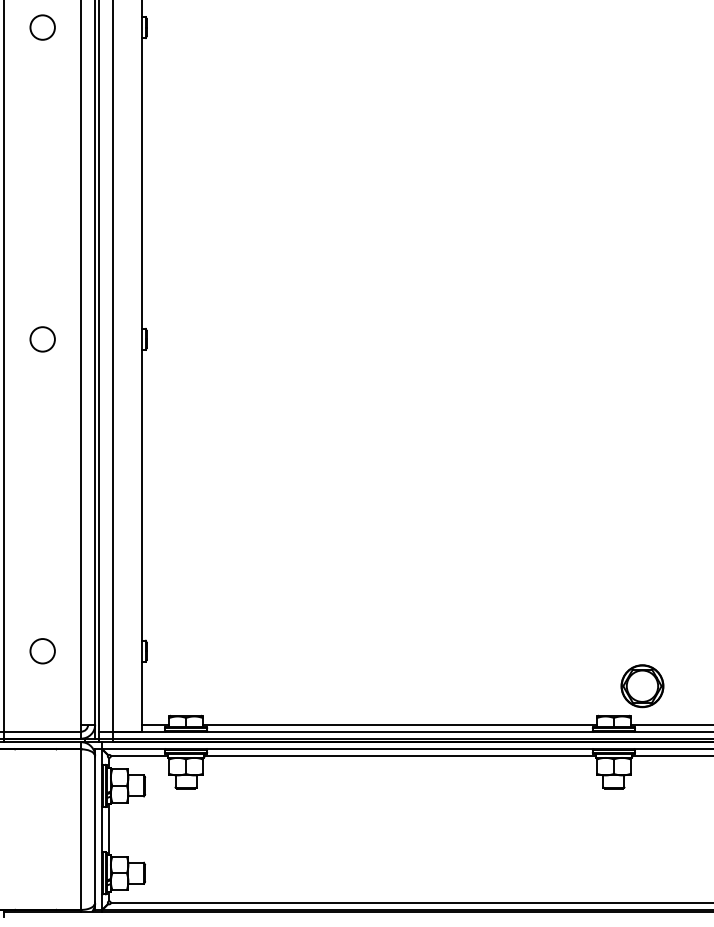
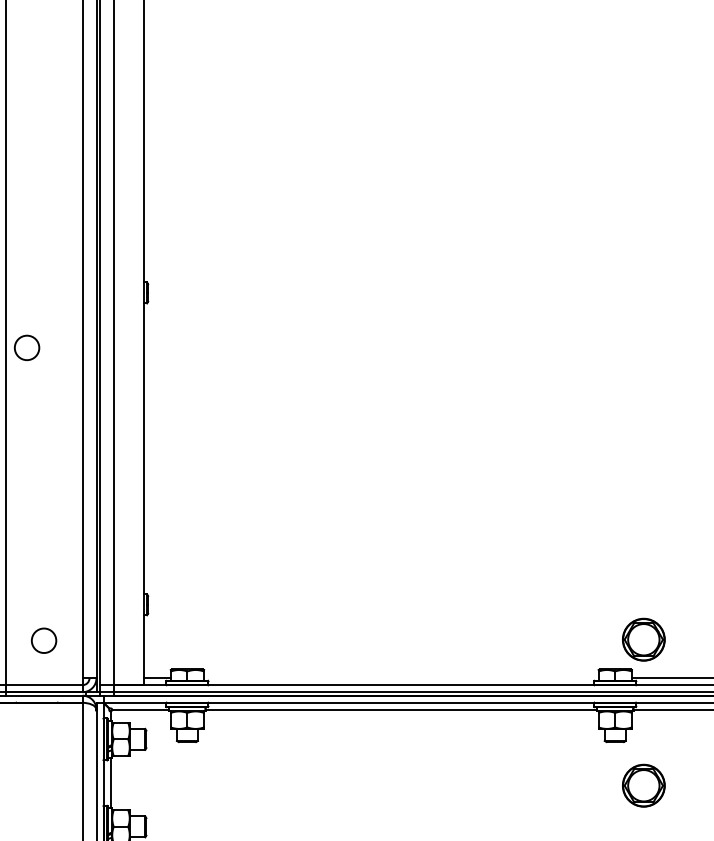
circle: (42, 339) -> (26, 348), moved
circle: (42, 651) -> (43, 641), moved
line: (399, 724) -> (400, 678), removed
part: (642, 832) -> (643, 786), added

